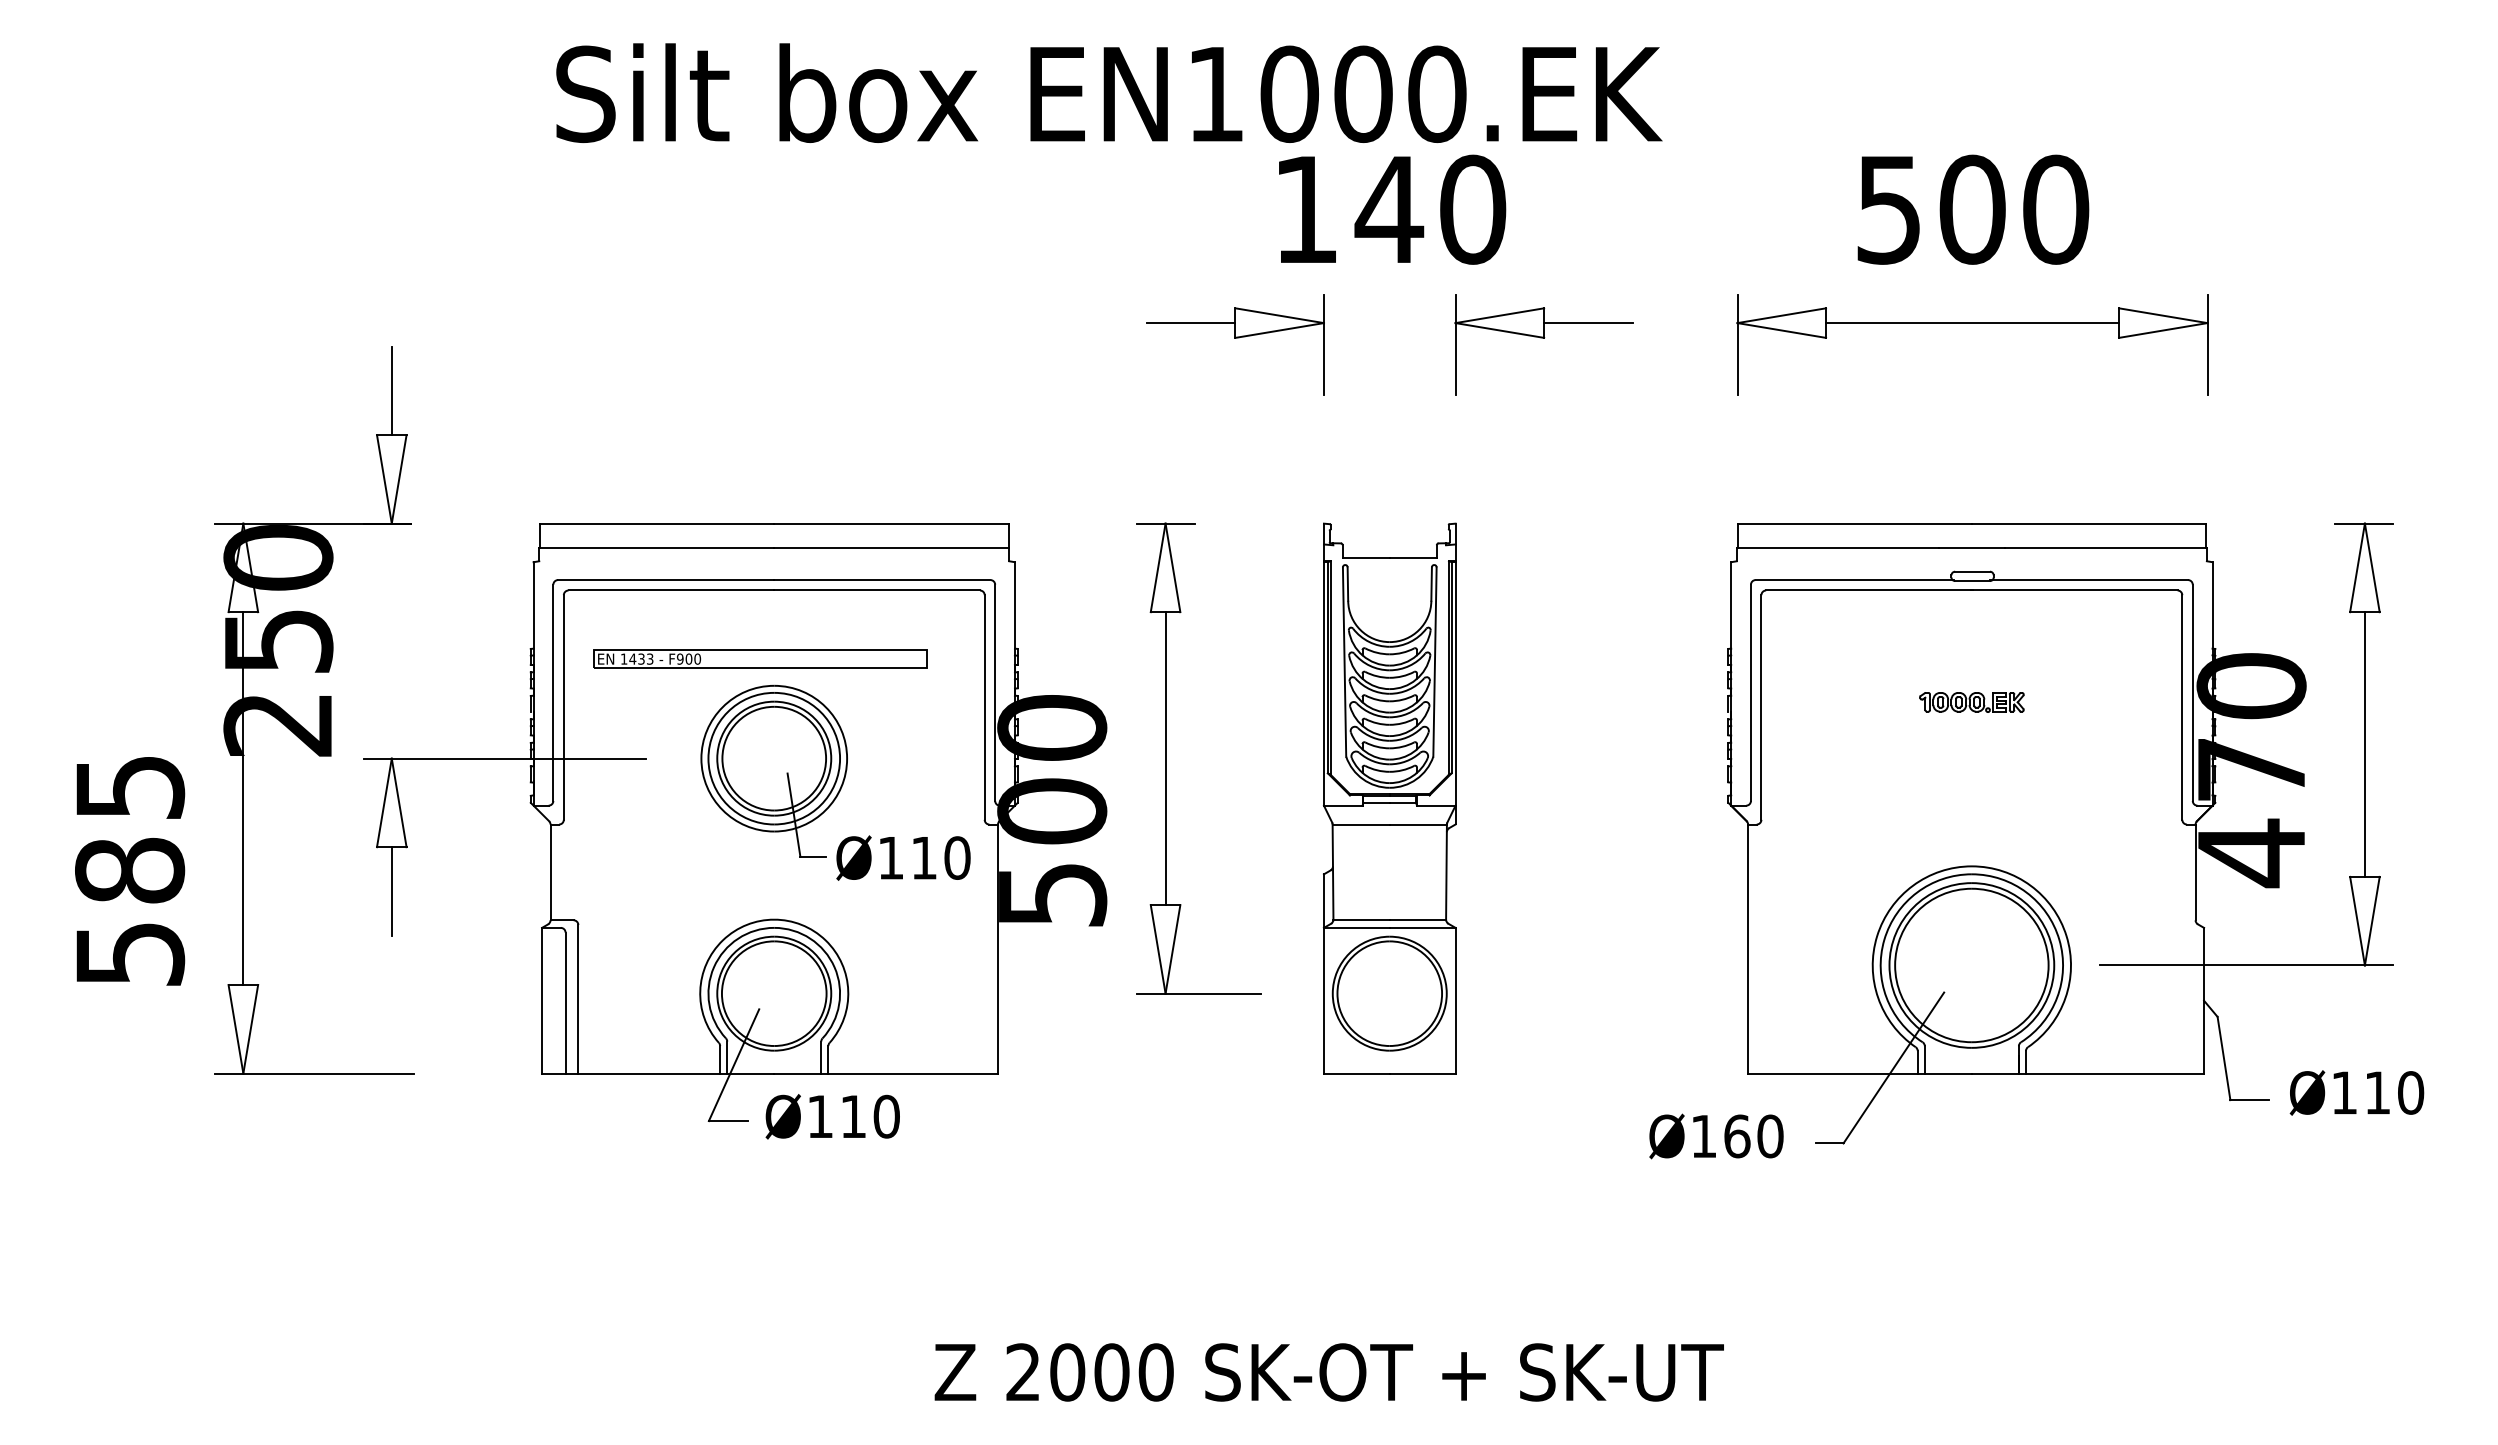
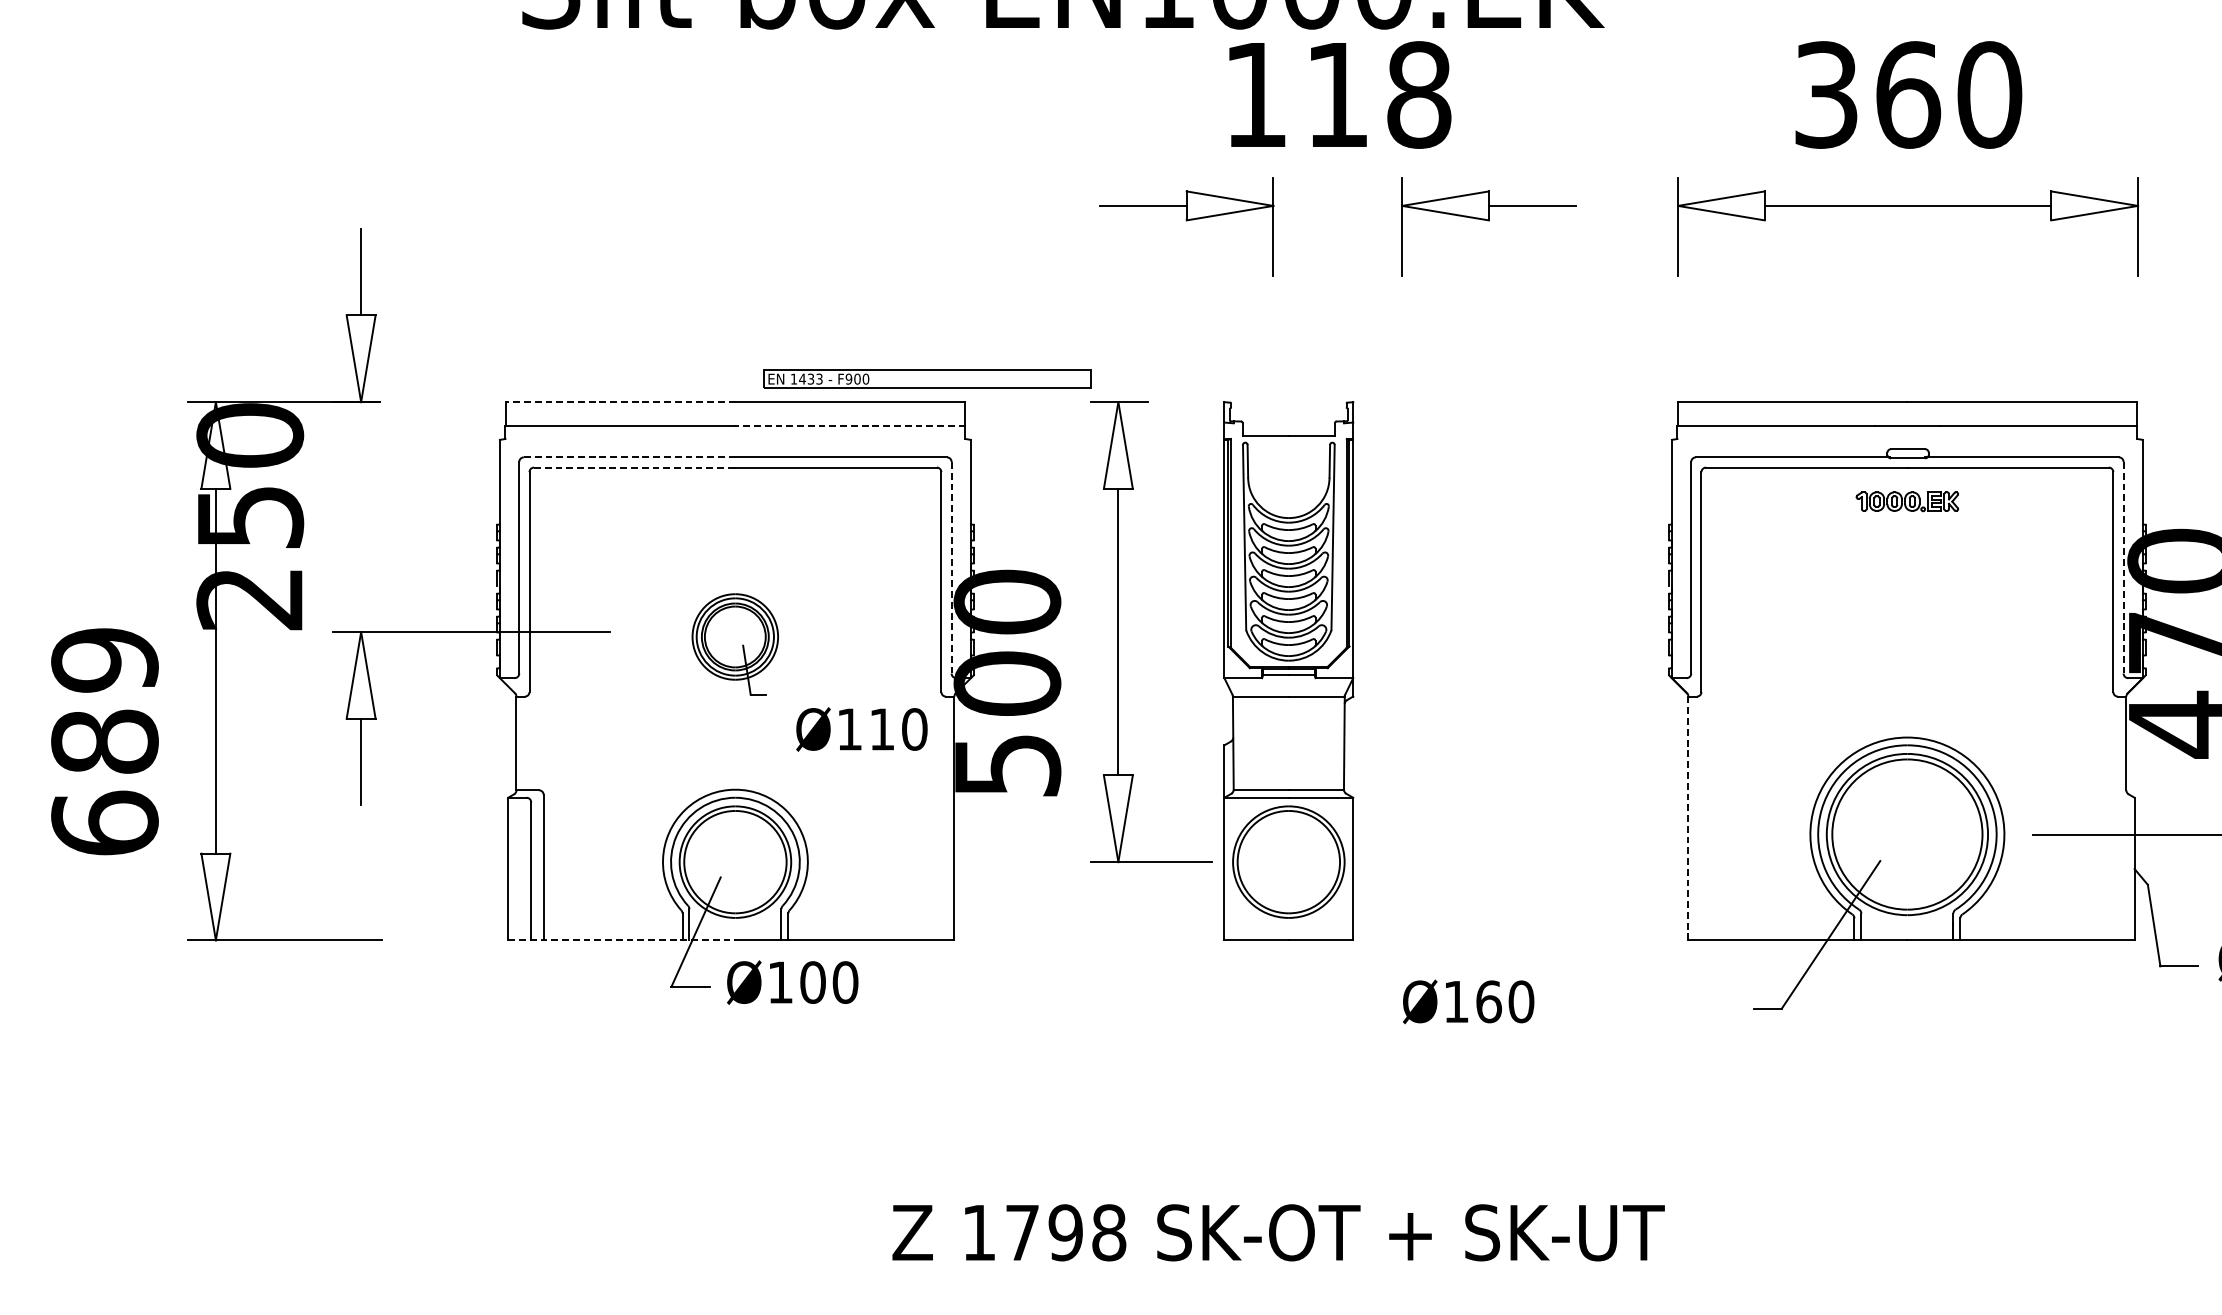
text: (1430, 209) -> (1377, 94), 140 -> 118
text: (1931, 209) -> (1867, 94), 500 -> 360
line: (656, 523) -> (620, 402), solid -> dashed
line: (891, 548) -> (850, 426), solid -> dashed
line: (665, 580) -> (629, 457), solid -> dashed
line: (671, 590) -> (634, 467), solid -> dashed
part: (760, 658) -> (927, 378), moved
line: (995, 693) -> (951, 568), solid -> dashed
line: (2192, 693) -> (2123, 568), solid -> dashed
part: (1971, 702) -> (1907, 501), moved
part: (773, 770) -> (734, 643), size x0.6
part: (1389, 798) -> (1288, 671), moved
text: (130, 870) -> (105, 741), 585 -> 689
line: (1748, 949) -> (1688, 818), solid -> dashed
line: (658, 1073) -> (622, 940), solid -> dashed
text: (853, 1116) -> (812, 982), Ø110 -> Ø100
text: (1716, 1136) -> (1468, 1001), moved
text: (1089, 1372) -> (1043, 1232), 2000 -> 1798

